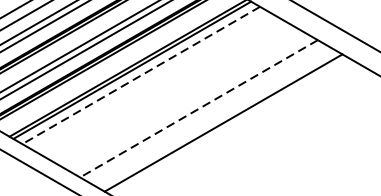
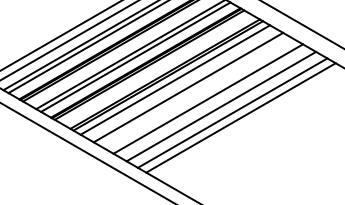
line: (140, 76) -> (174, 80), dashed -> solid
line: (157, 84) -> (188, 87), added
line: (182, 98) -> (208, 98), added
line: (197, 108) -> (220, 106), dashed -> solid
line: (212, 116) -> (232, 112), added

